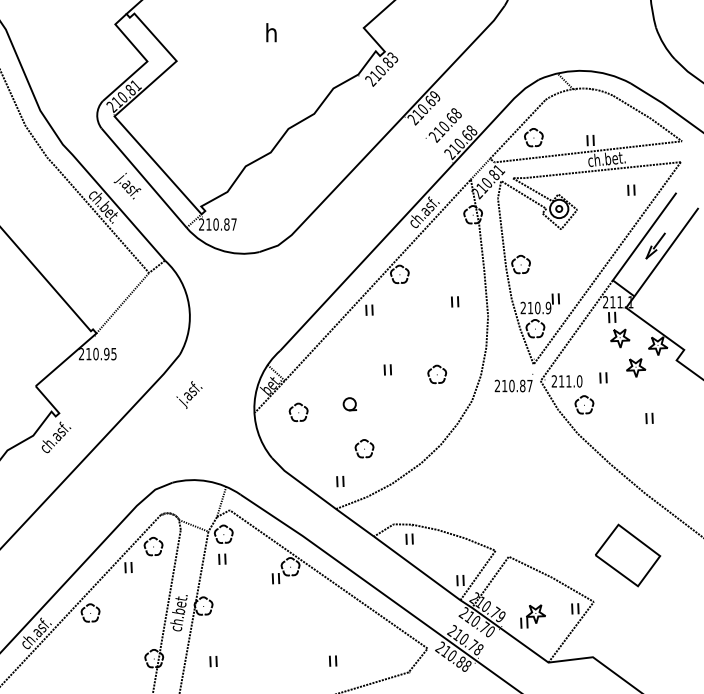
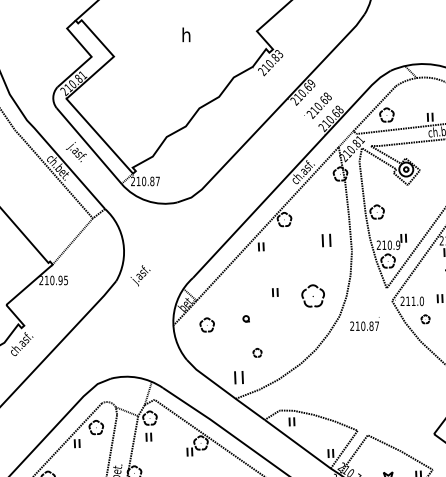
part: (455, 301) -> (327, 240), size x1.6
part: (436, 374) -> (312, 296), size x1.6
text: (513, 382) -> (364, 323), moved
text: (189, 394) -> (140, 275), moved
part: (349, 404) -> (246, 318), size x0.6
part: (584, 404) -> (425, 318), size x0.6
part: (364, 448) -> (257, 352), size x0.6
part: (340, 481) -> (239, 377), size x1.6

